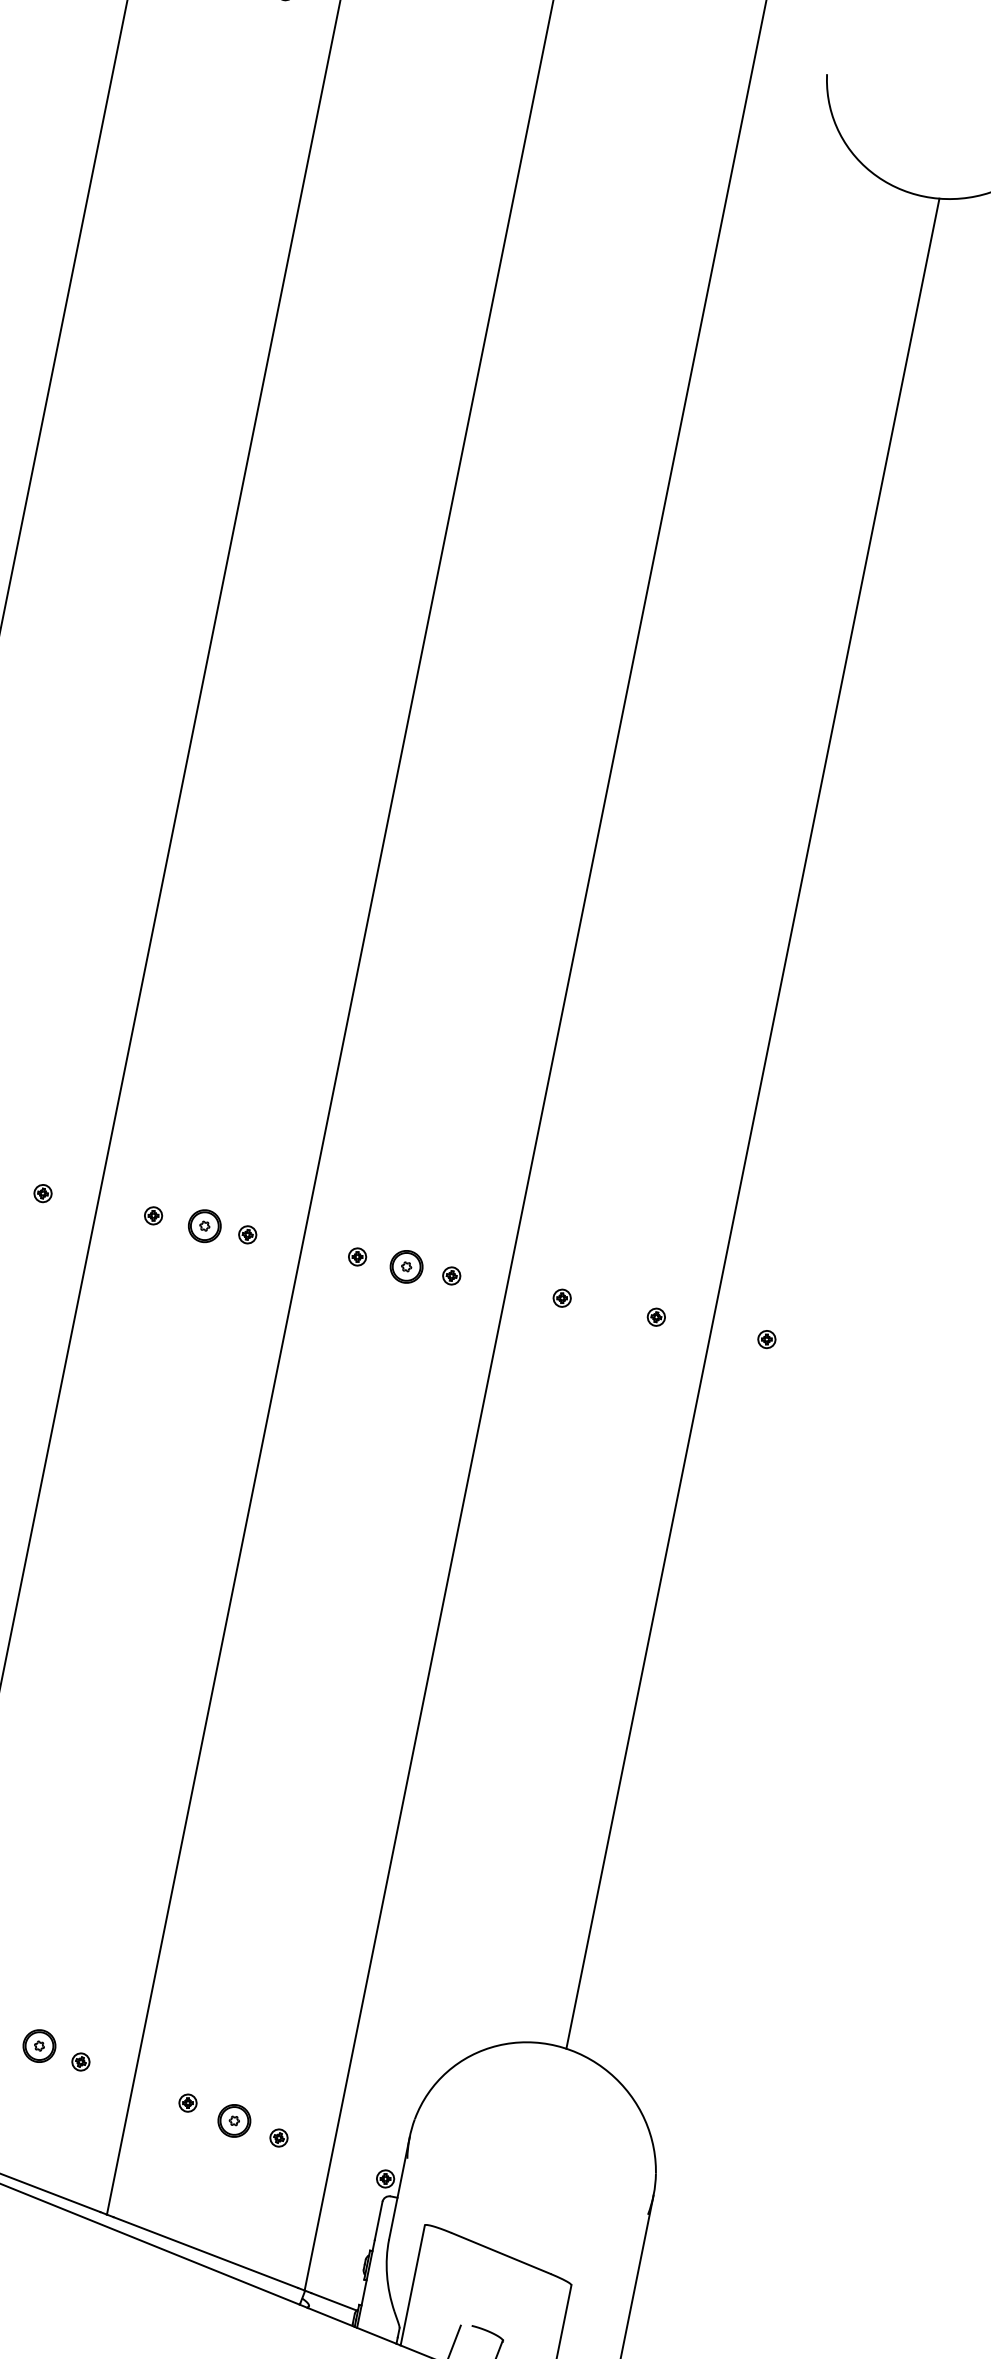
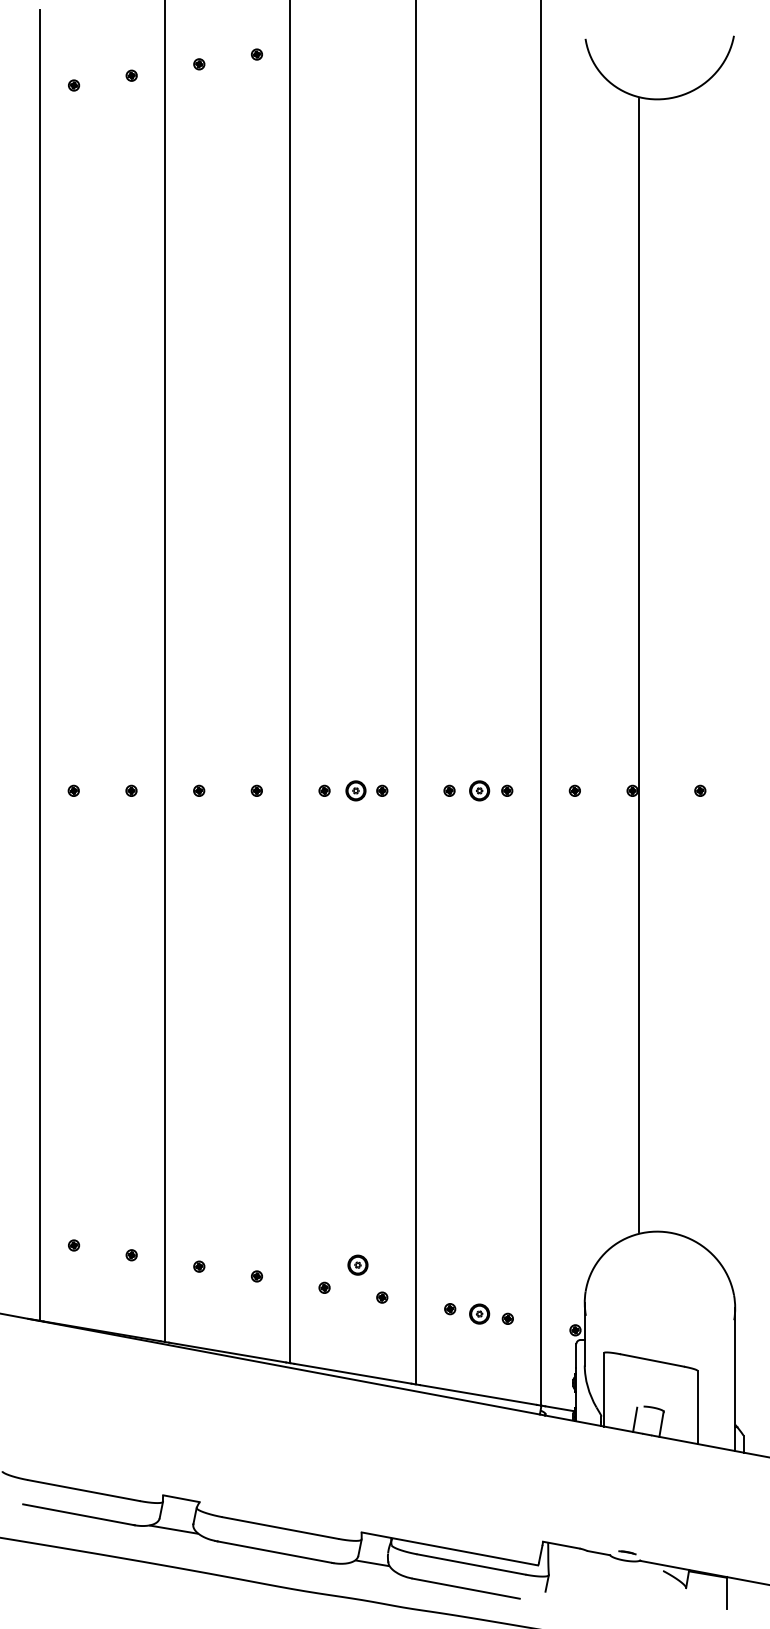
line: (752, 1123) -> (639, 665), moved
part: (38, 2044) -> (357, 1264), moved

